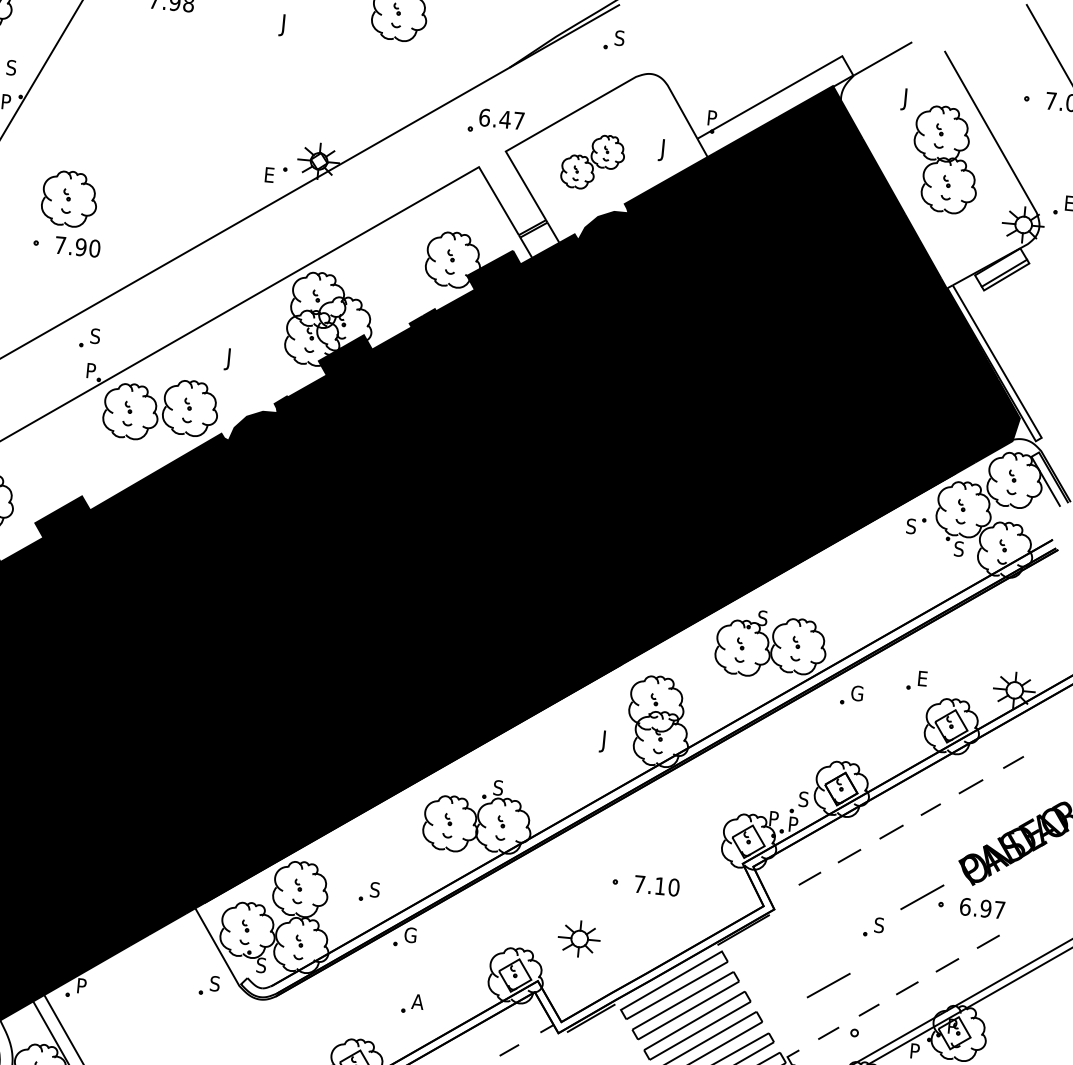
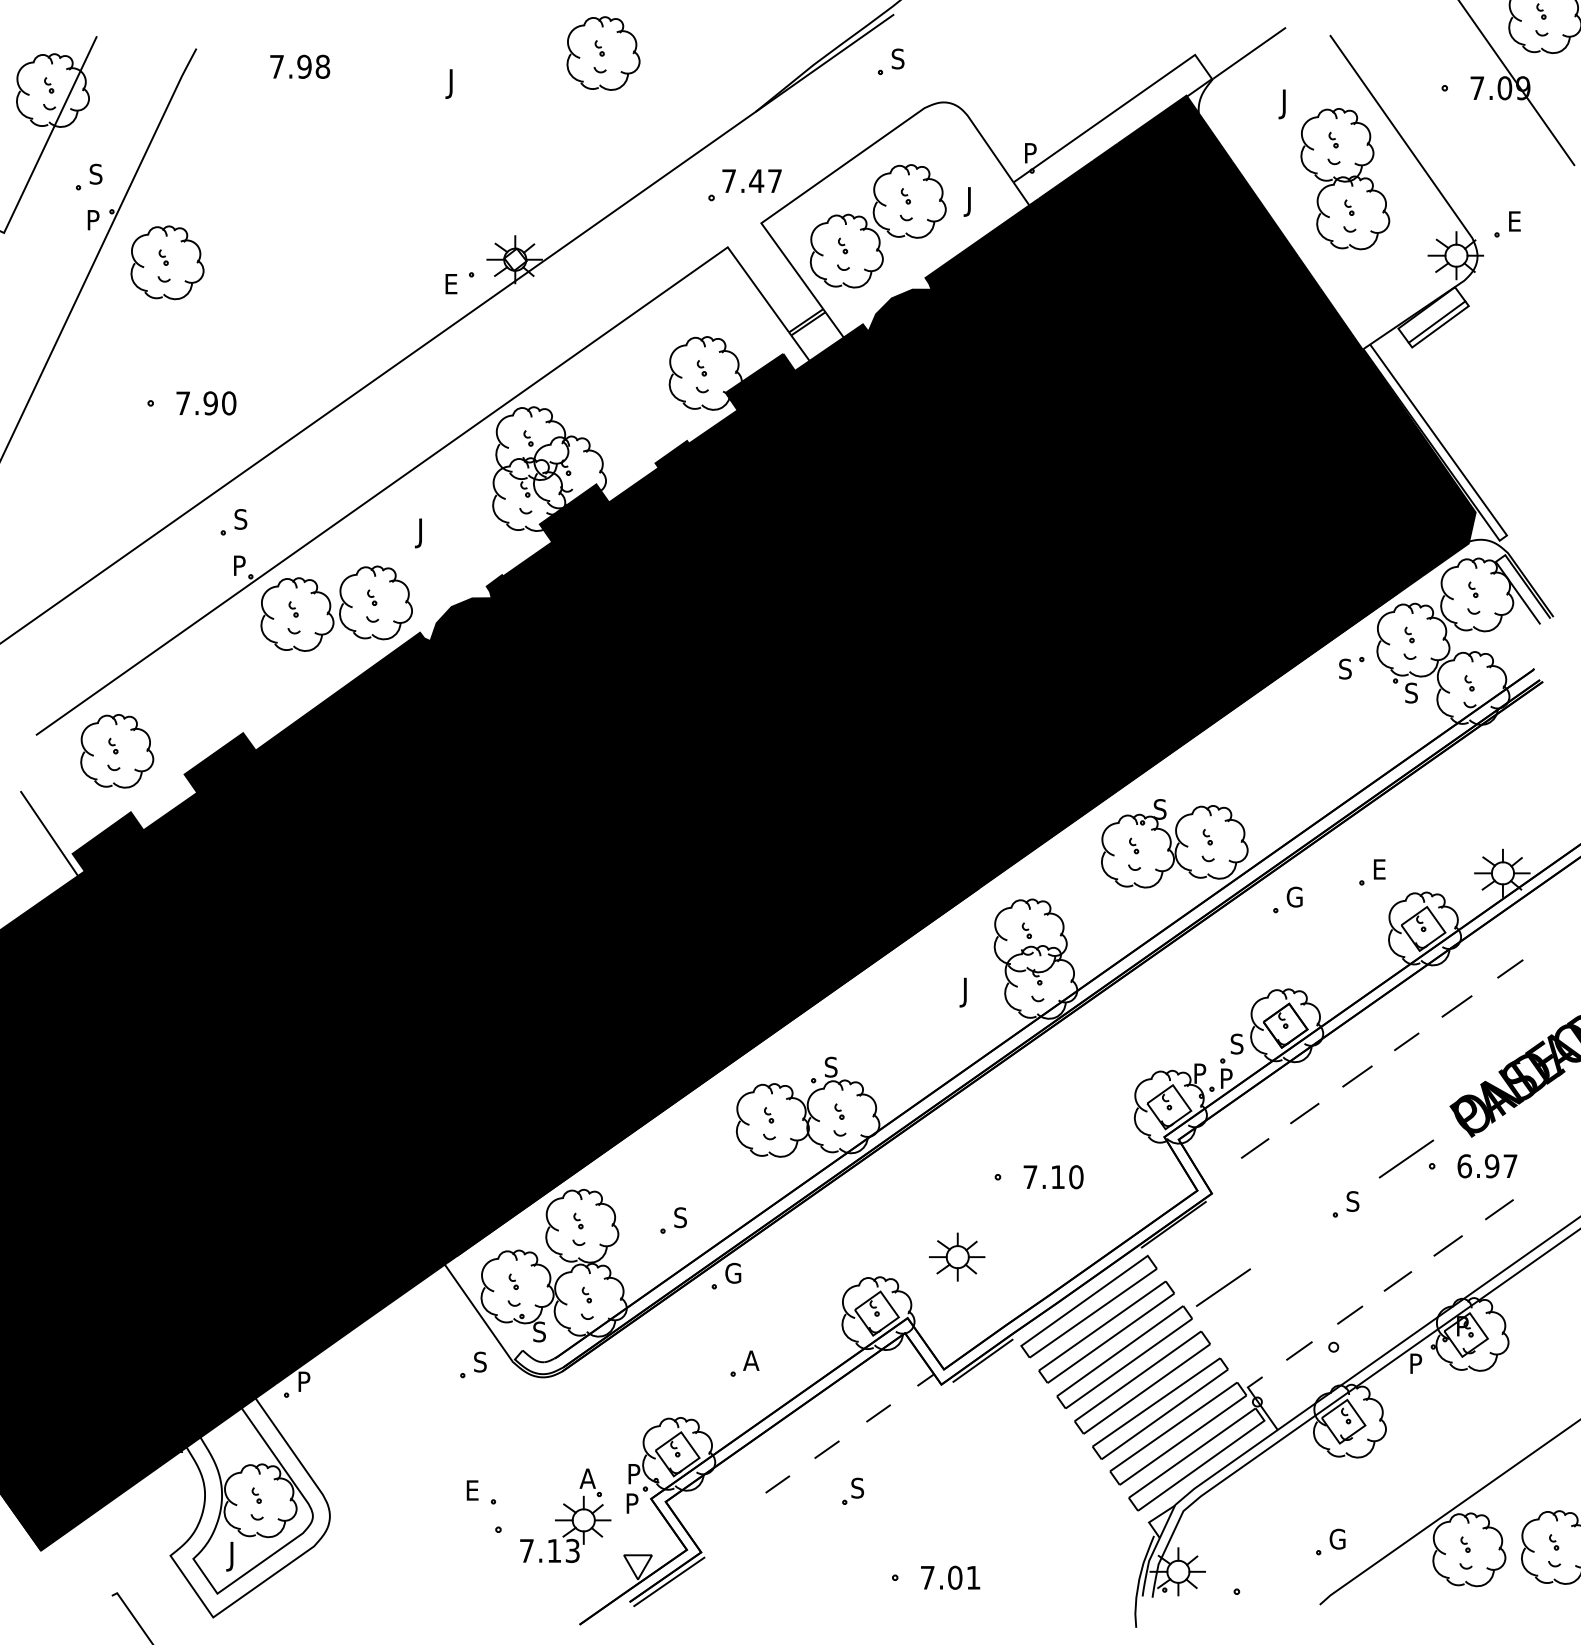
text: (484, 117) -> (729, 181), 6.47 -> 7.47
part: (592, 162) -> (877, 226), size x1.67
part: (69, 198) -> (167, 262), moved
line: (828, 985) -> (1223, 1287), moved

